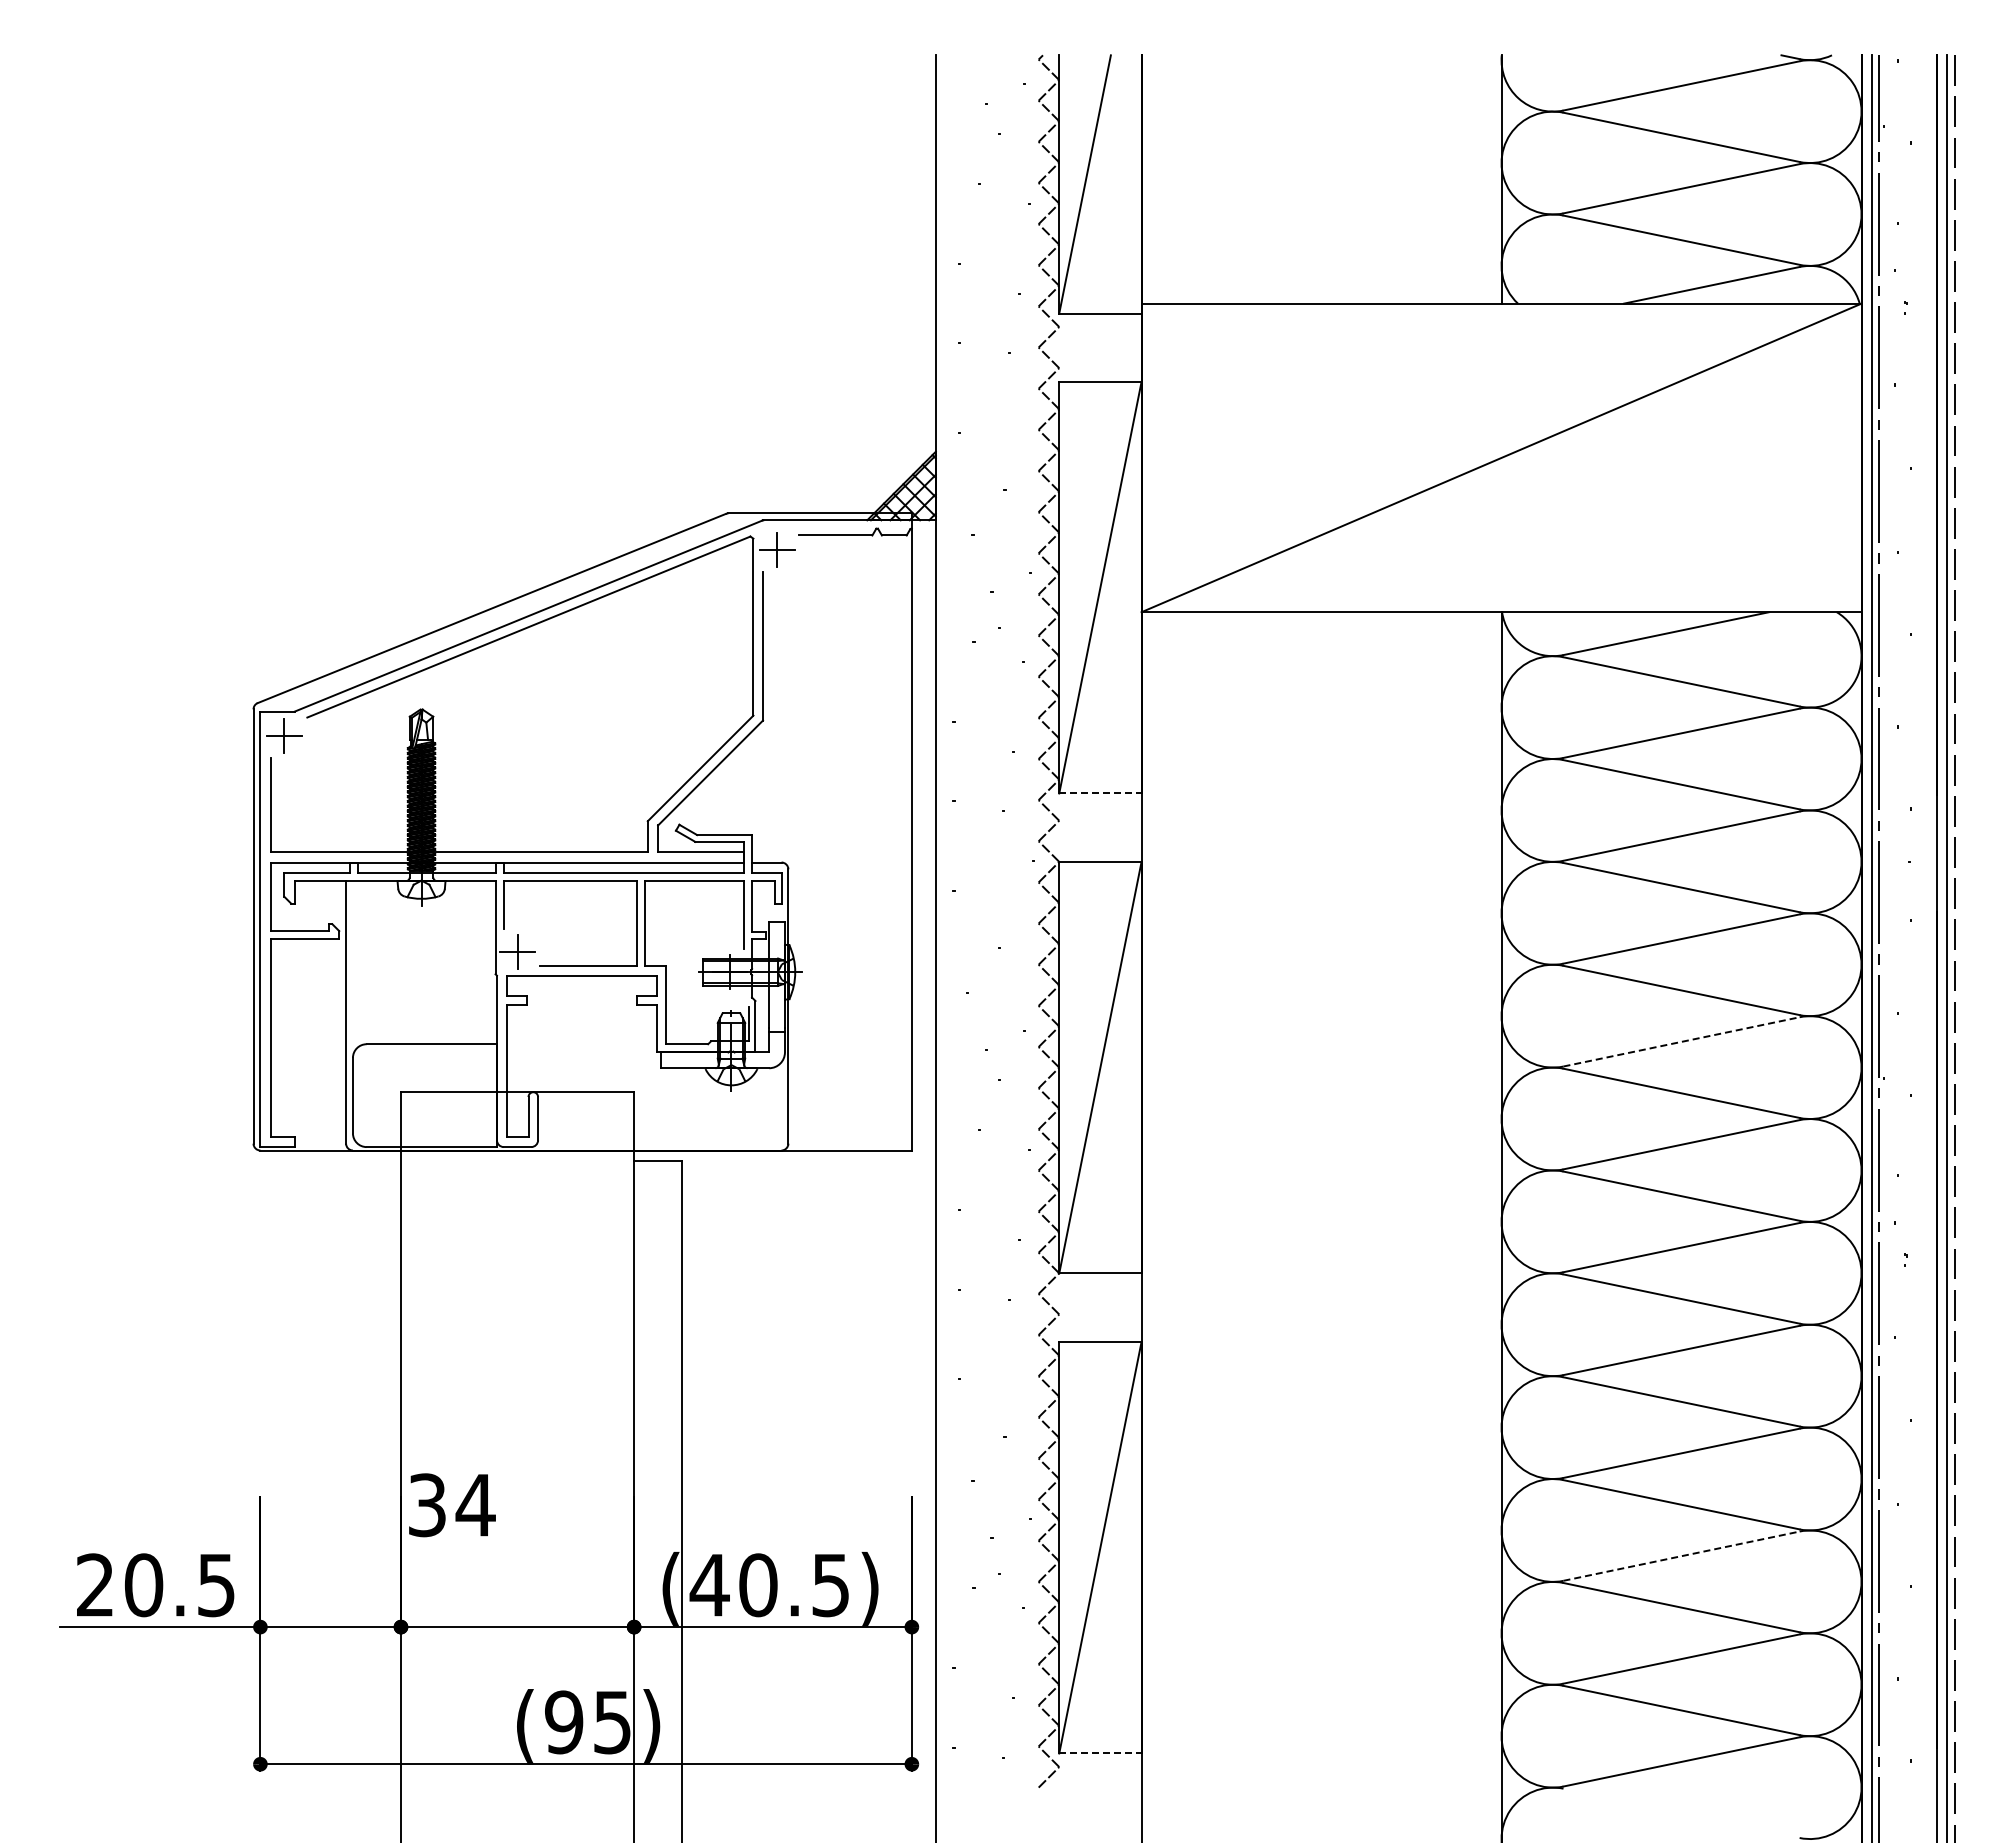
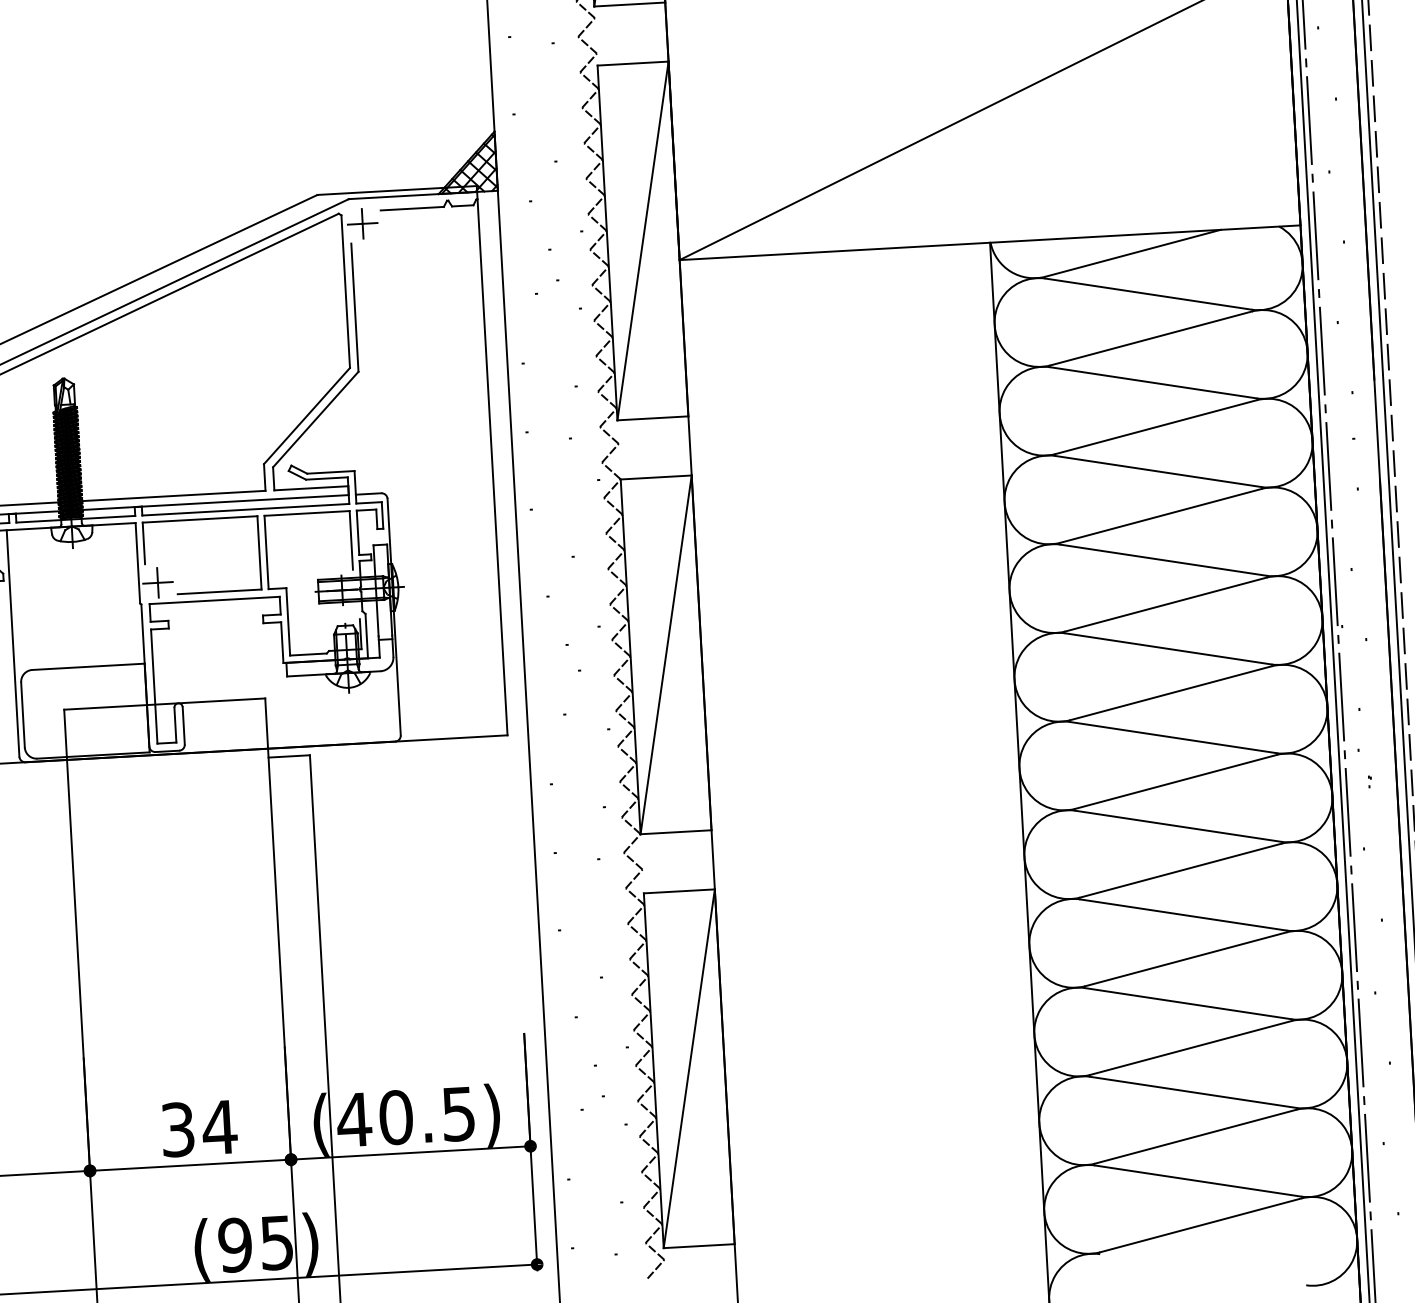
line: (1100, 793) -> (653, 418), dashed -> solid
line: (1681, 1041) -> (1165, 604), dashed -> solid
text: (452, 1505) -> (199, 1128), moved
line: (1681, 1556) -> (1190, 1048), dashed -> solid
line: (1100, 1753) -> (699, 1246), dashed -> solid

